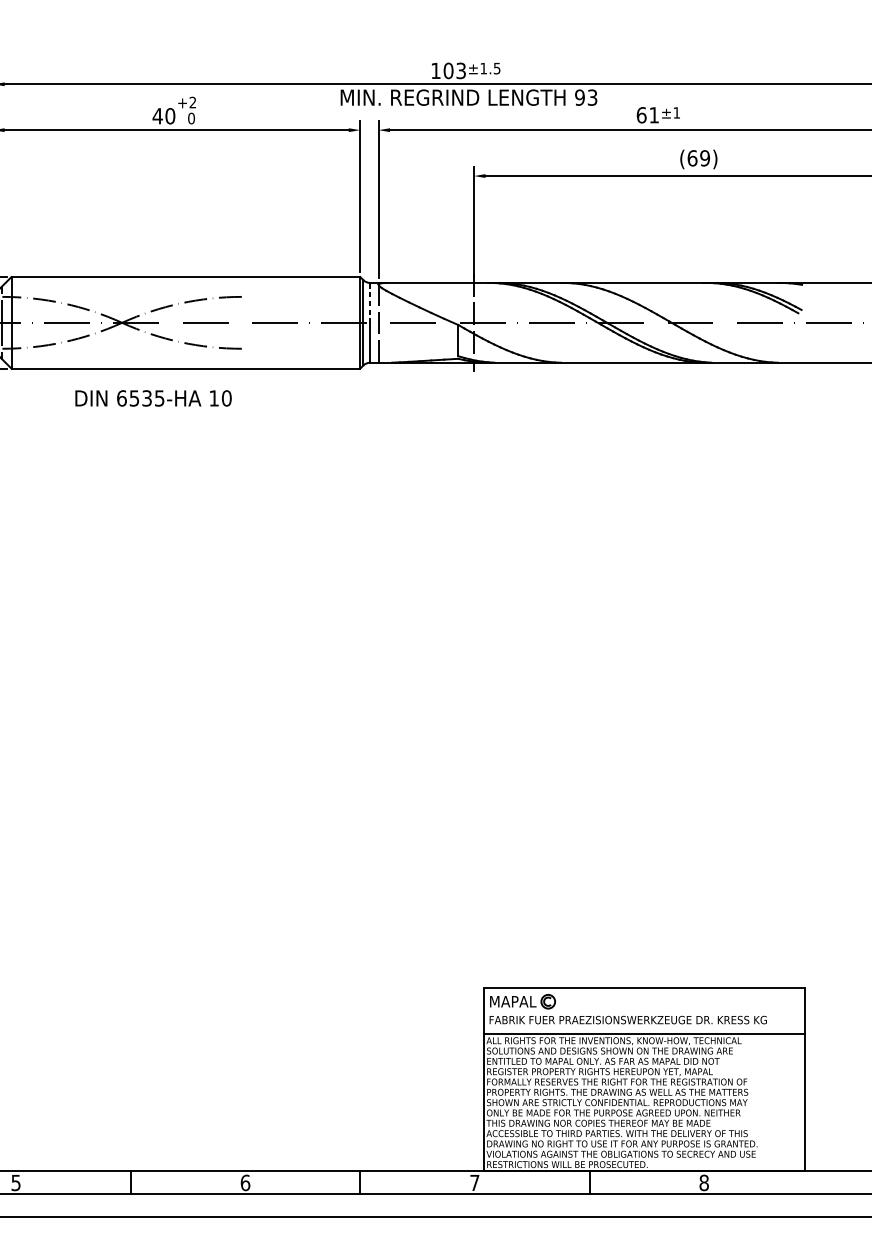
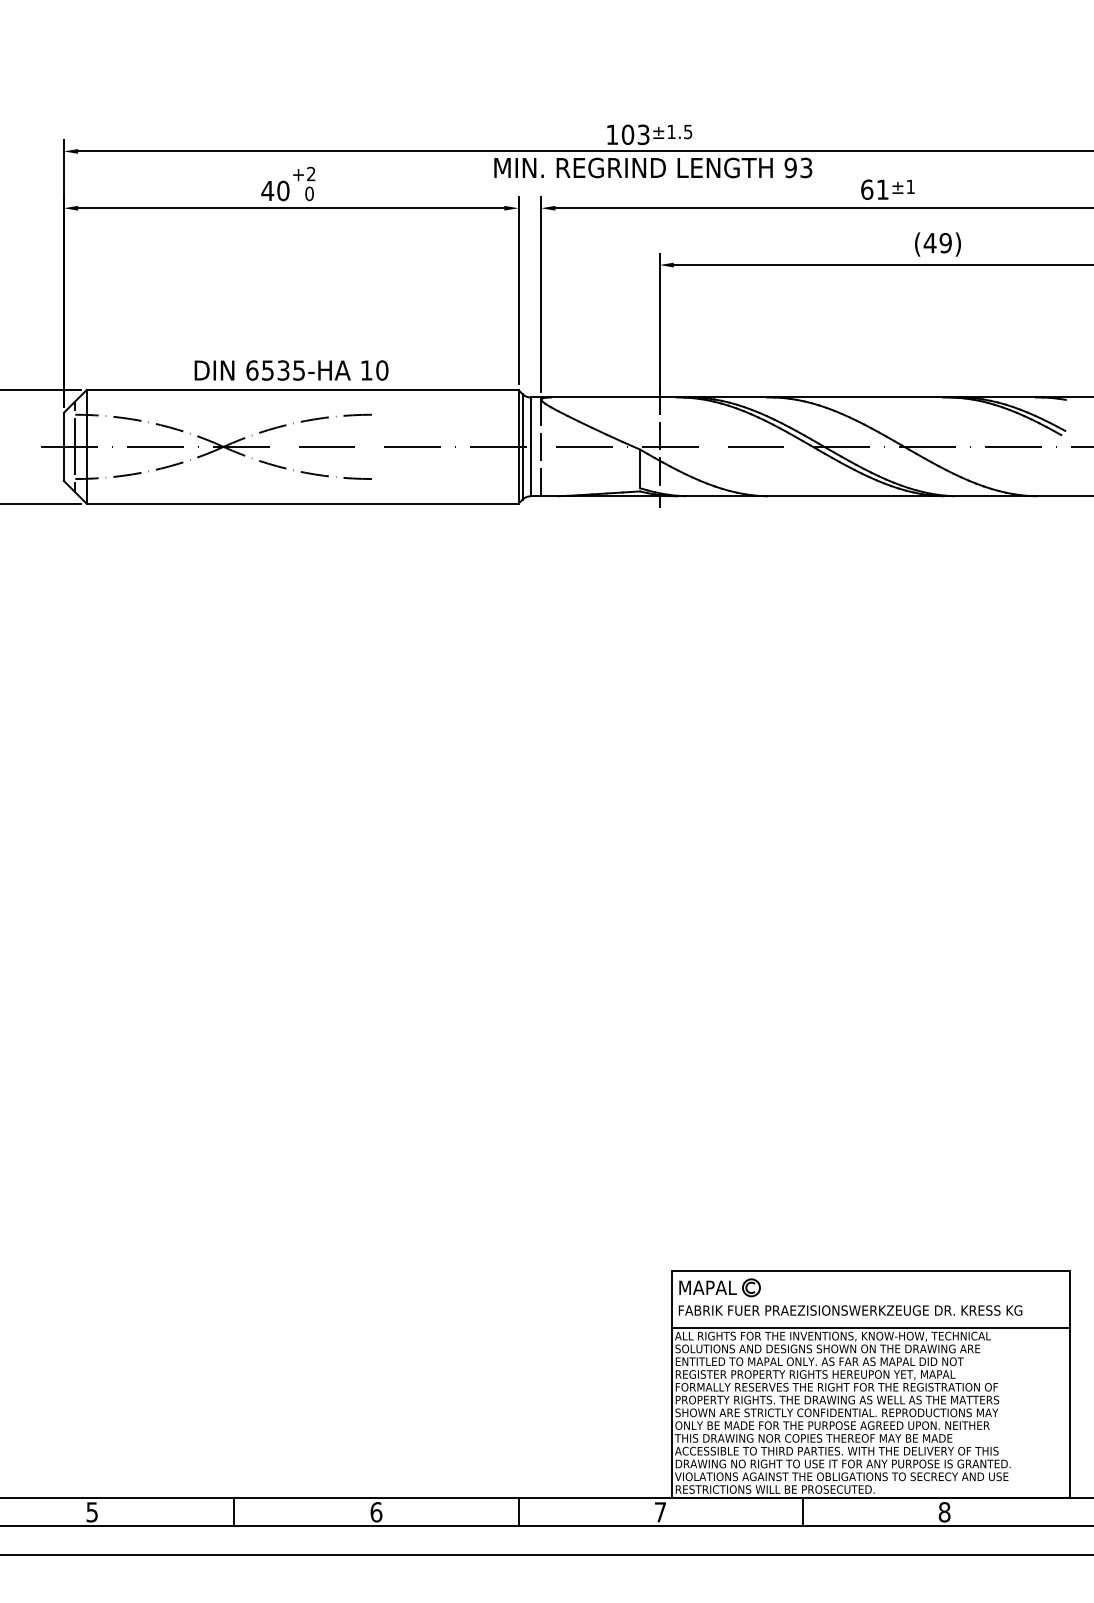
text: (691, 157) -> (929, 242), (69) -> (49)
line: (369, 303) -> (530, 422), dashed -> solid
text: (153, 398) -> (291, 370), moved

